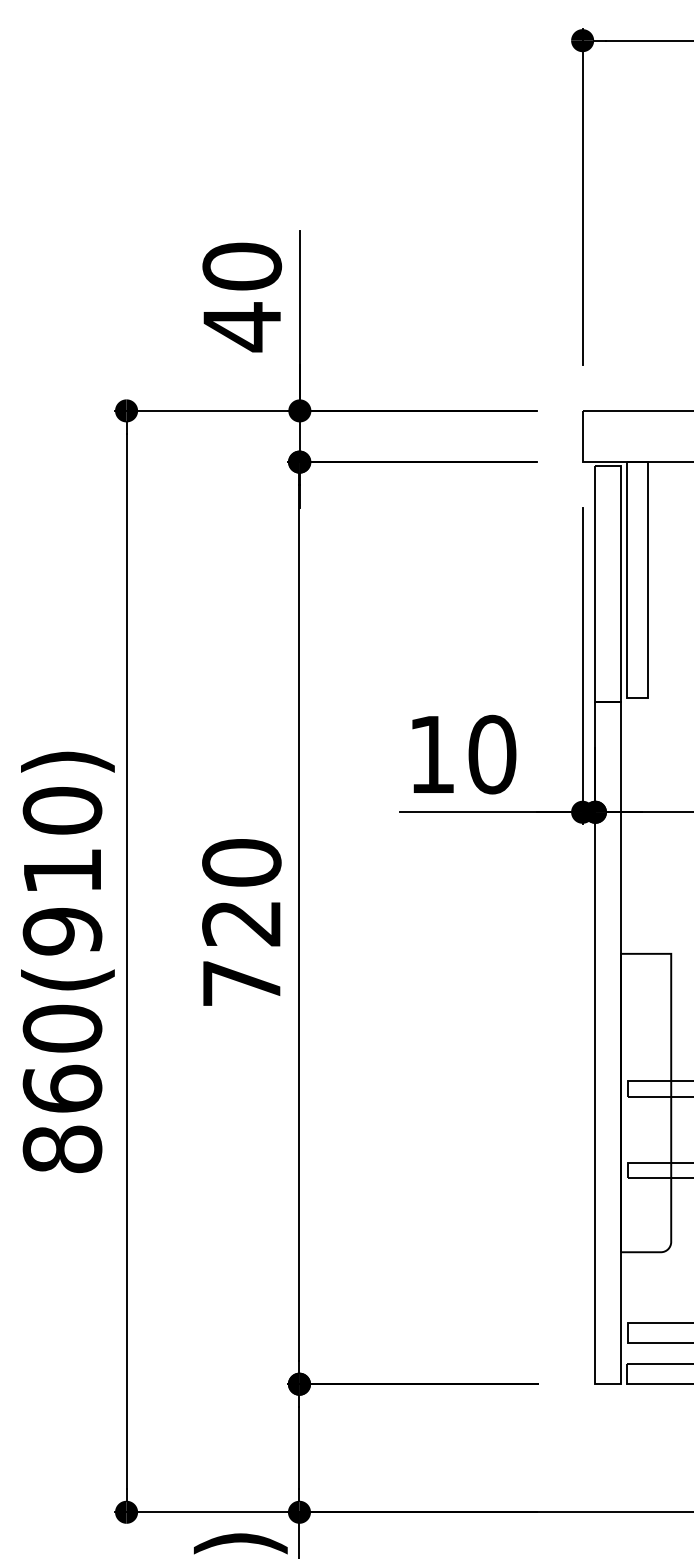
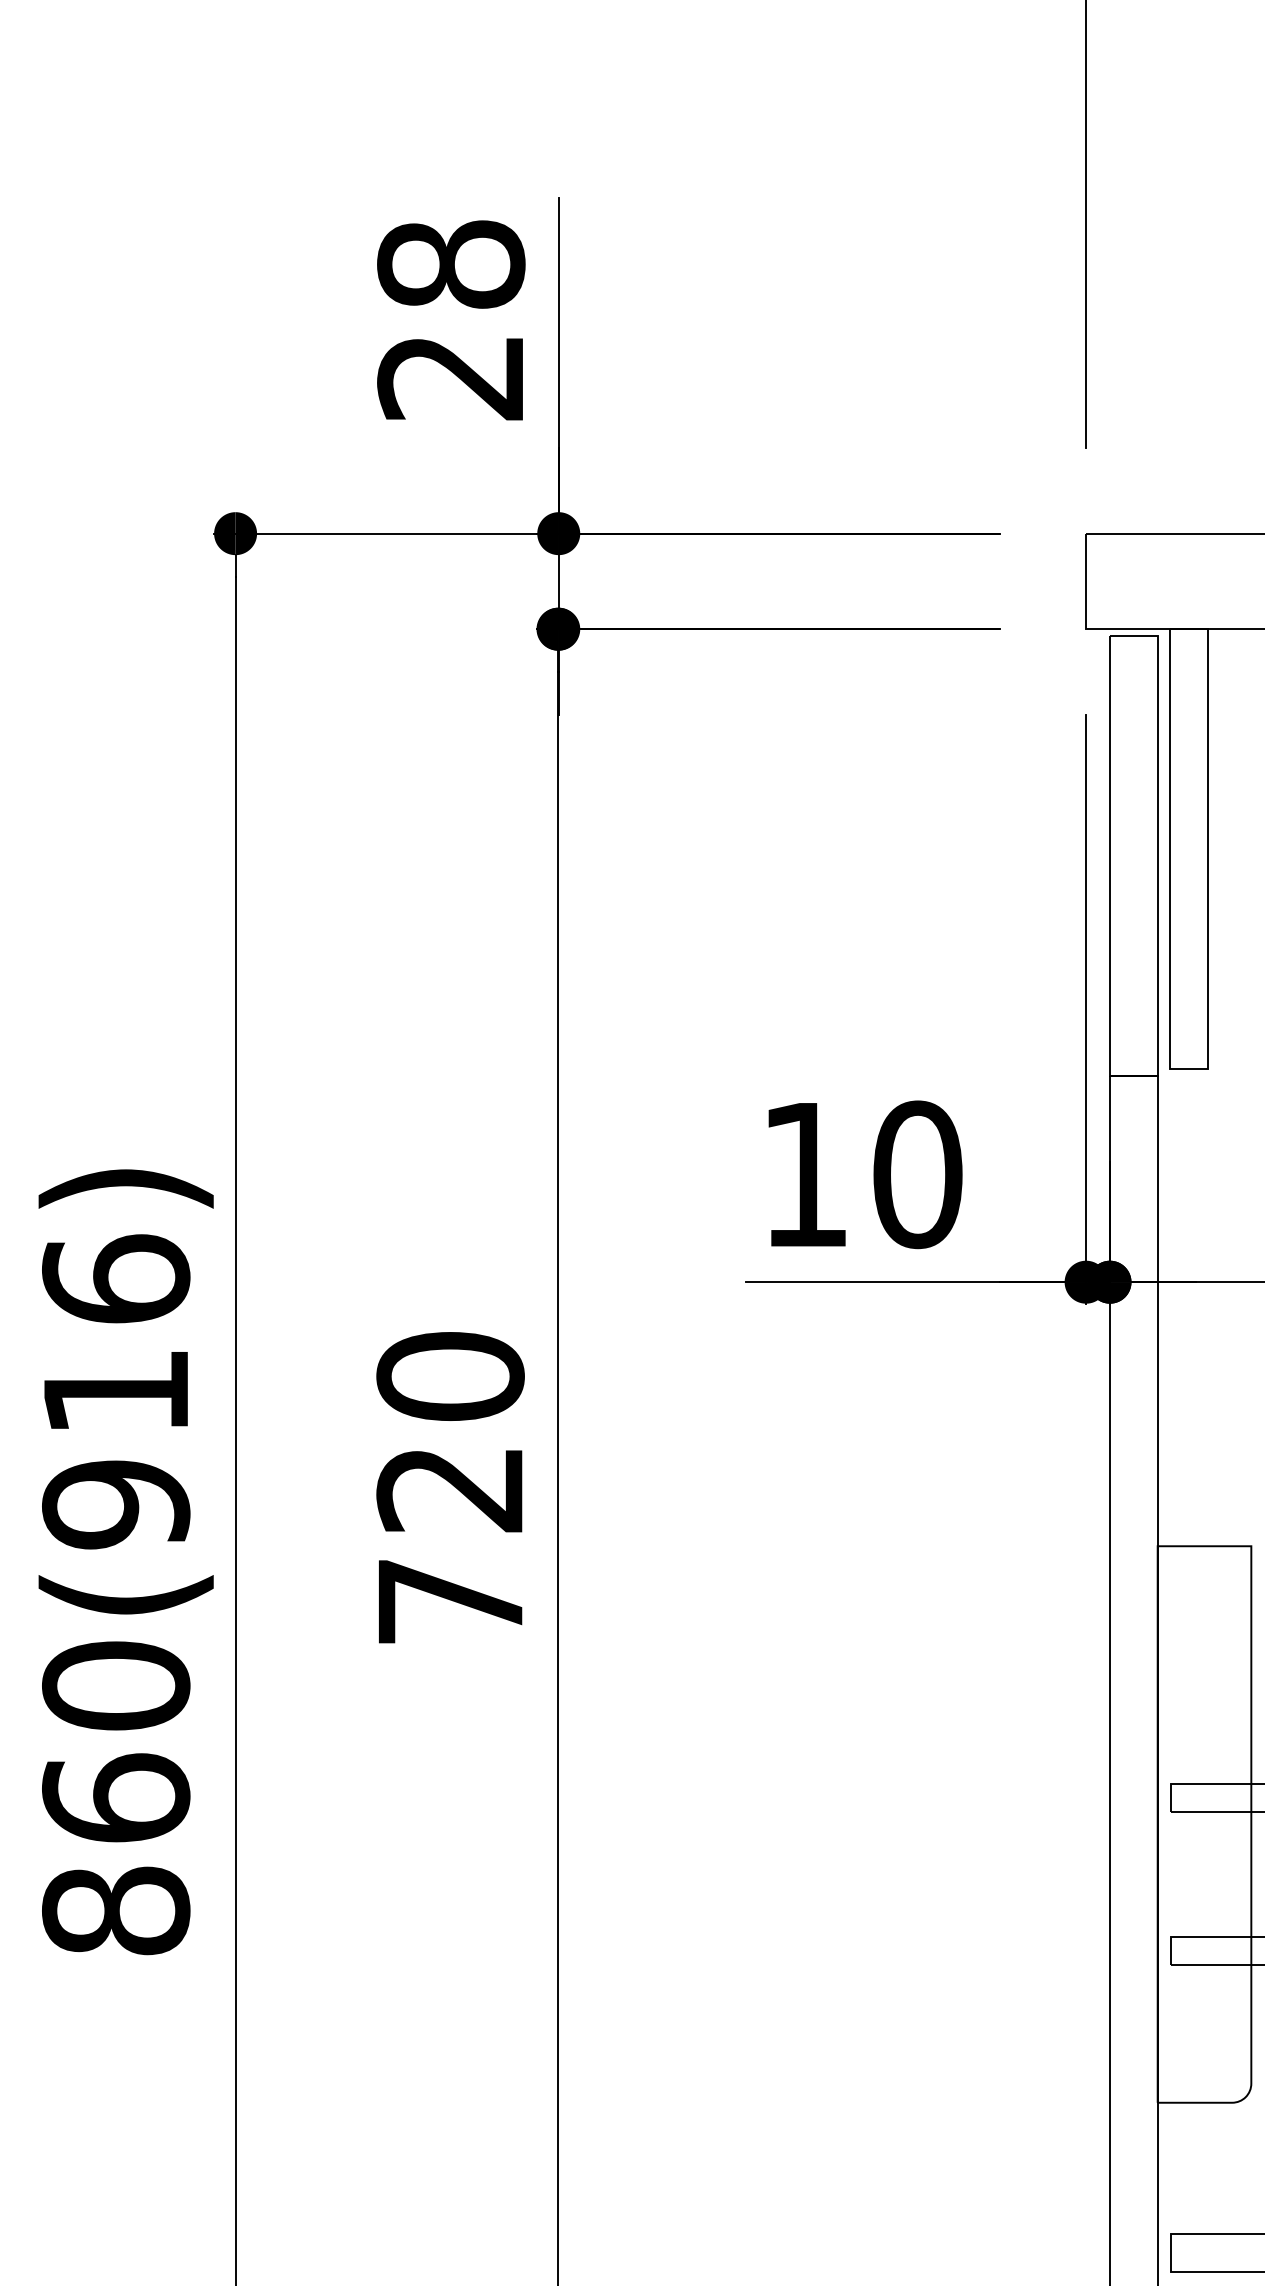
text: (241, 297) -> (449, 322), 40 -> 28
text: (62, 810) -> (116, 1278), 860(910) -> 860(916)

